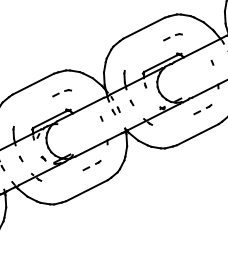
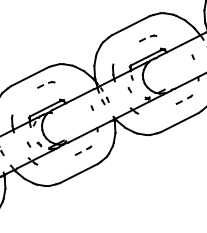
part: (172, 37) -> (147, 38), moved
part: (61, 93) -> (45, 85), moved
part: (131, 102) -> (129, 89), moved
part: (20, 158) -> (28, 144), moved

